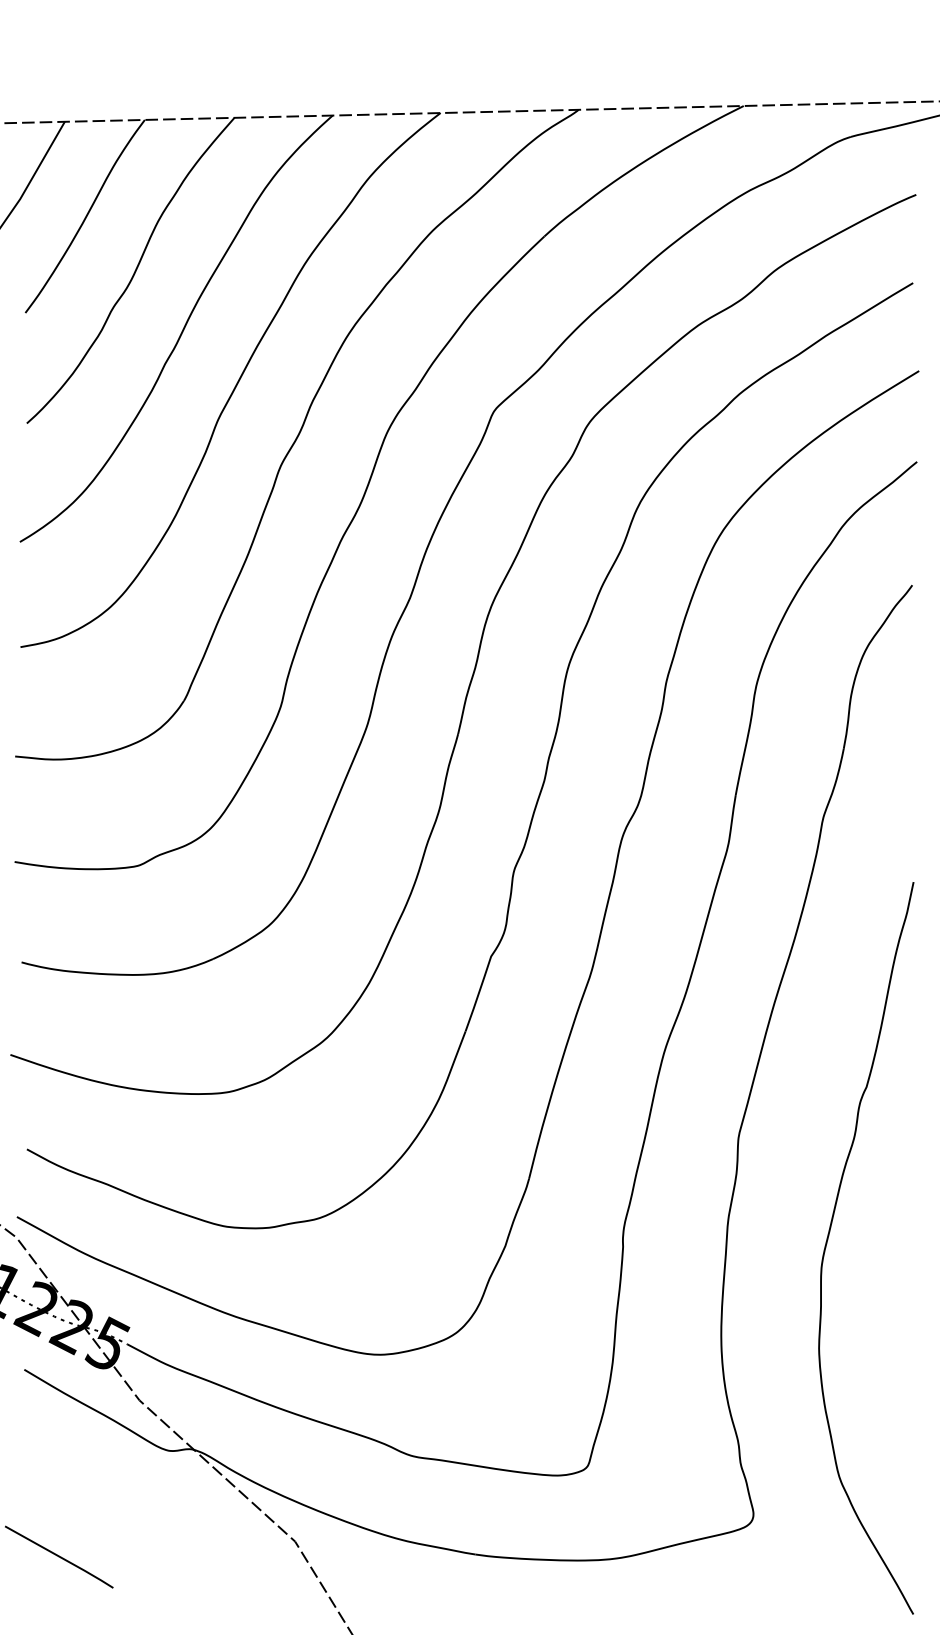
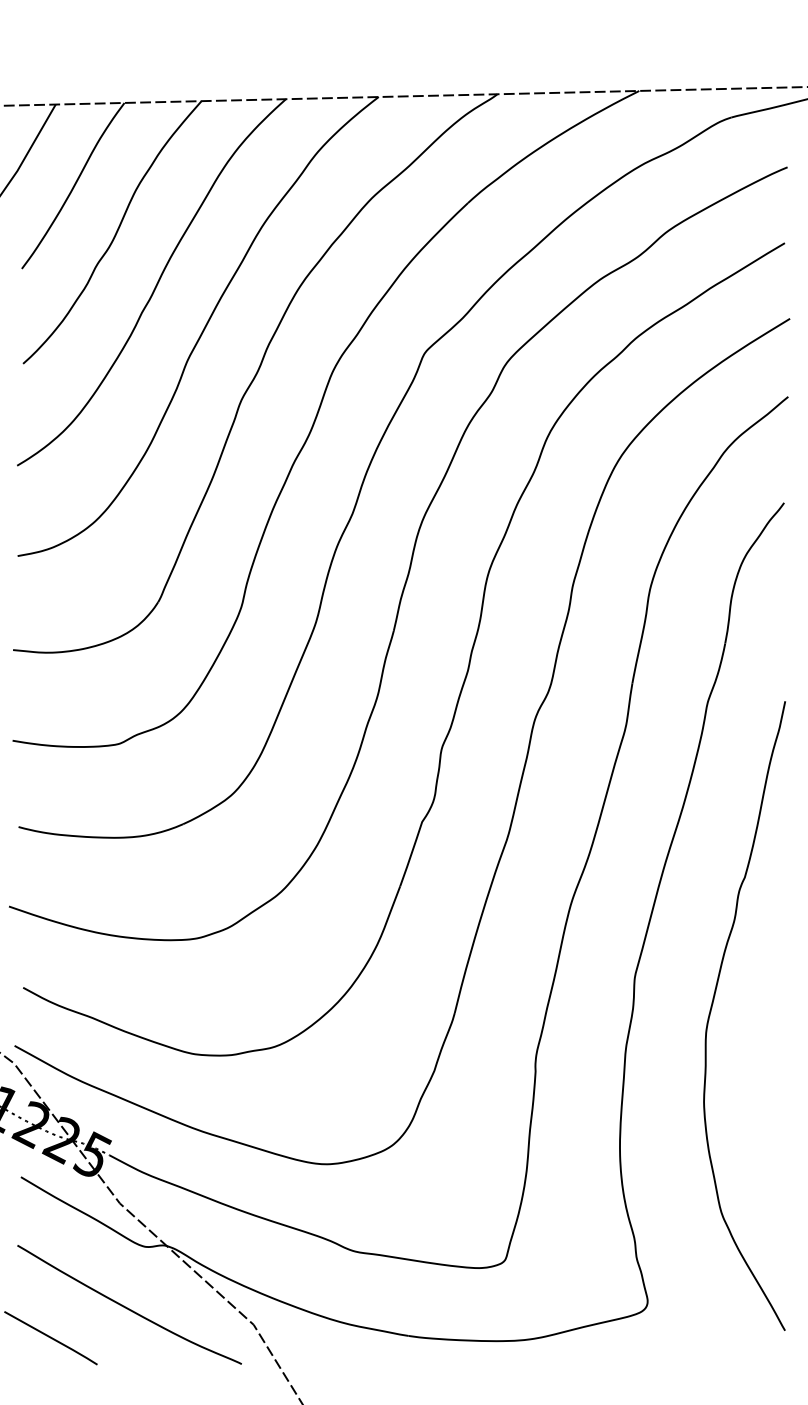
curve: (829, 1236) -> (712, 1005), moved
curve: (148, 1521) -> (127, 1307), added

